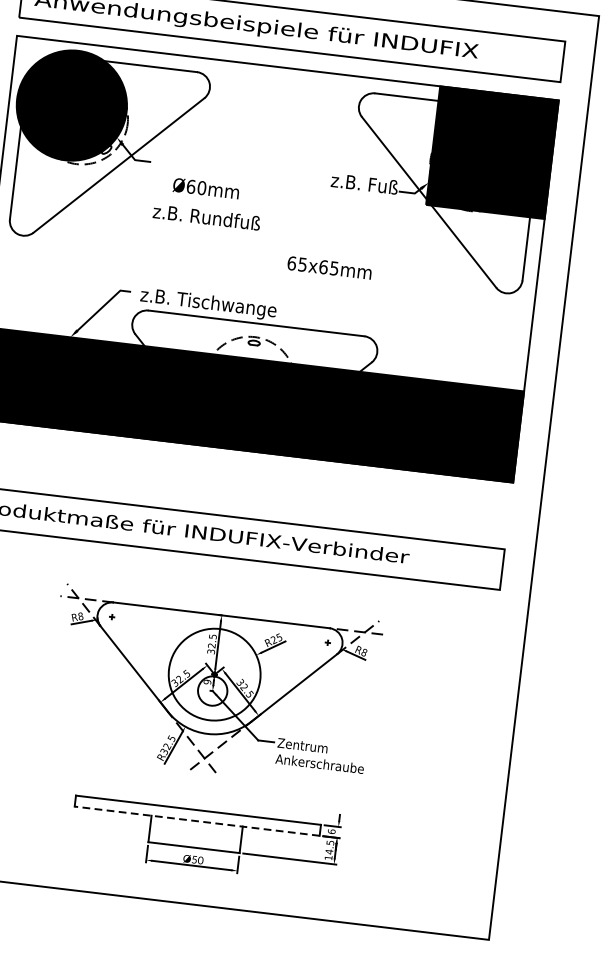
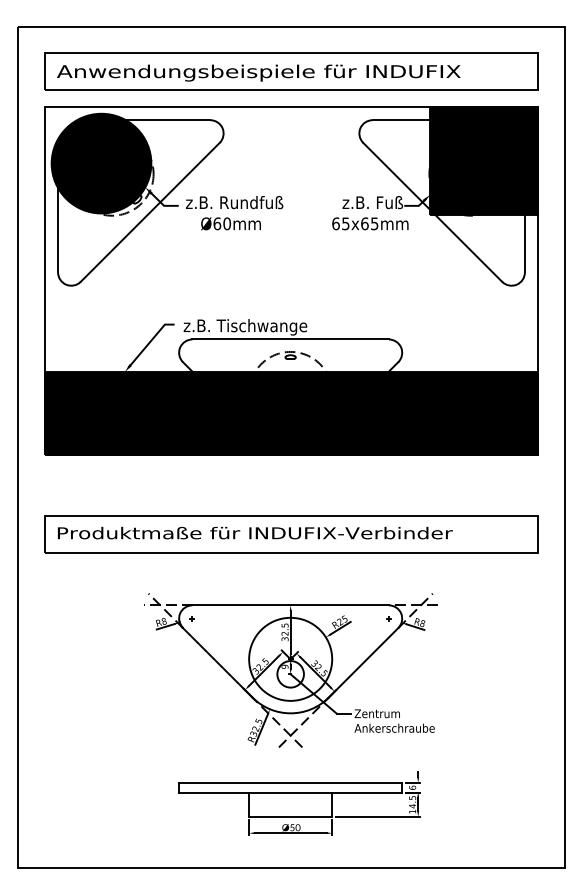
text: (206, 217) -> (234, 202), moved
text: (329, 267) -> (370, 223), moved
line: (197, 820) -> (290, 792), dashed -> solid

